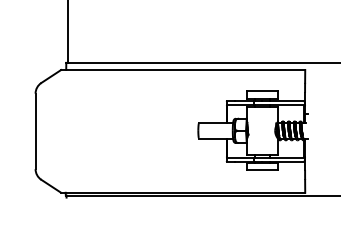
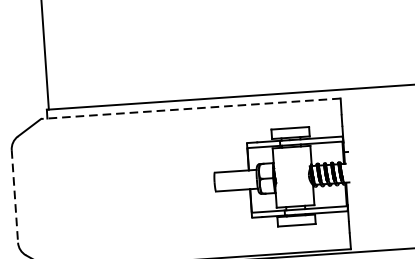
line: (182, 70) -> (190, 109), solid -> dashed
line: (35, 131) -> (14, 196), solid -> dashed

